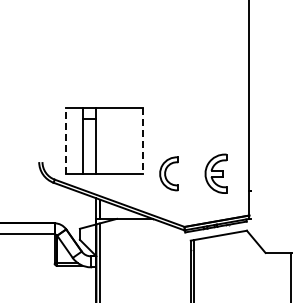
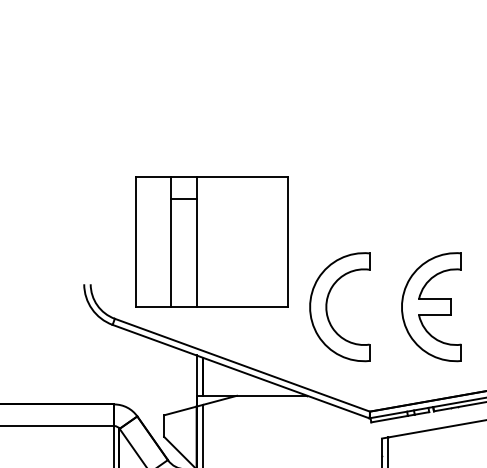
line: (65, 140) -> (135, 241), dashed -> solid
line: (143, 141) -> (289, 243), dashed -> solid
part: (168, 173) -> (338, 306), size x1.67
part: (215, 173) -> (430, 306), size x1.43

